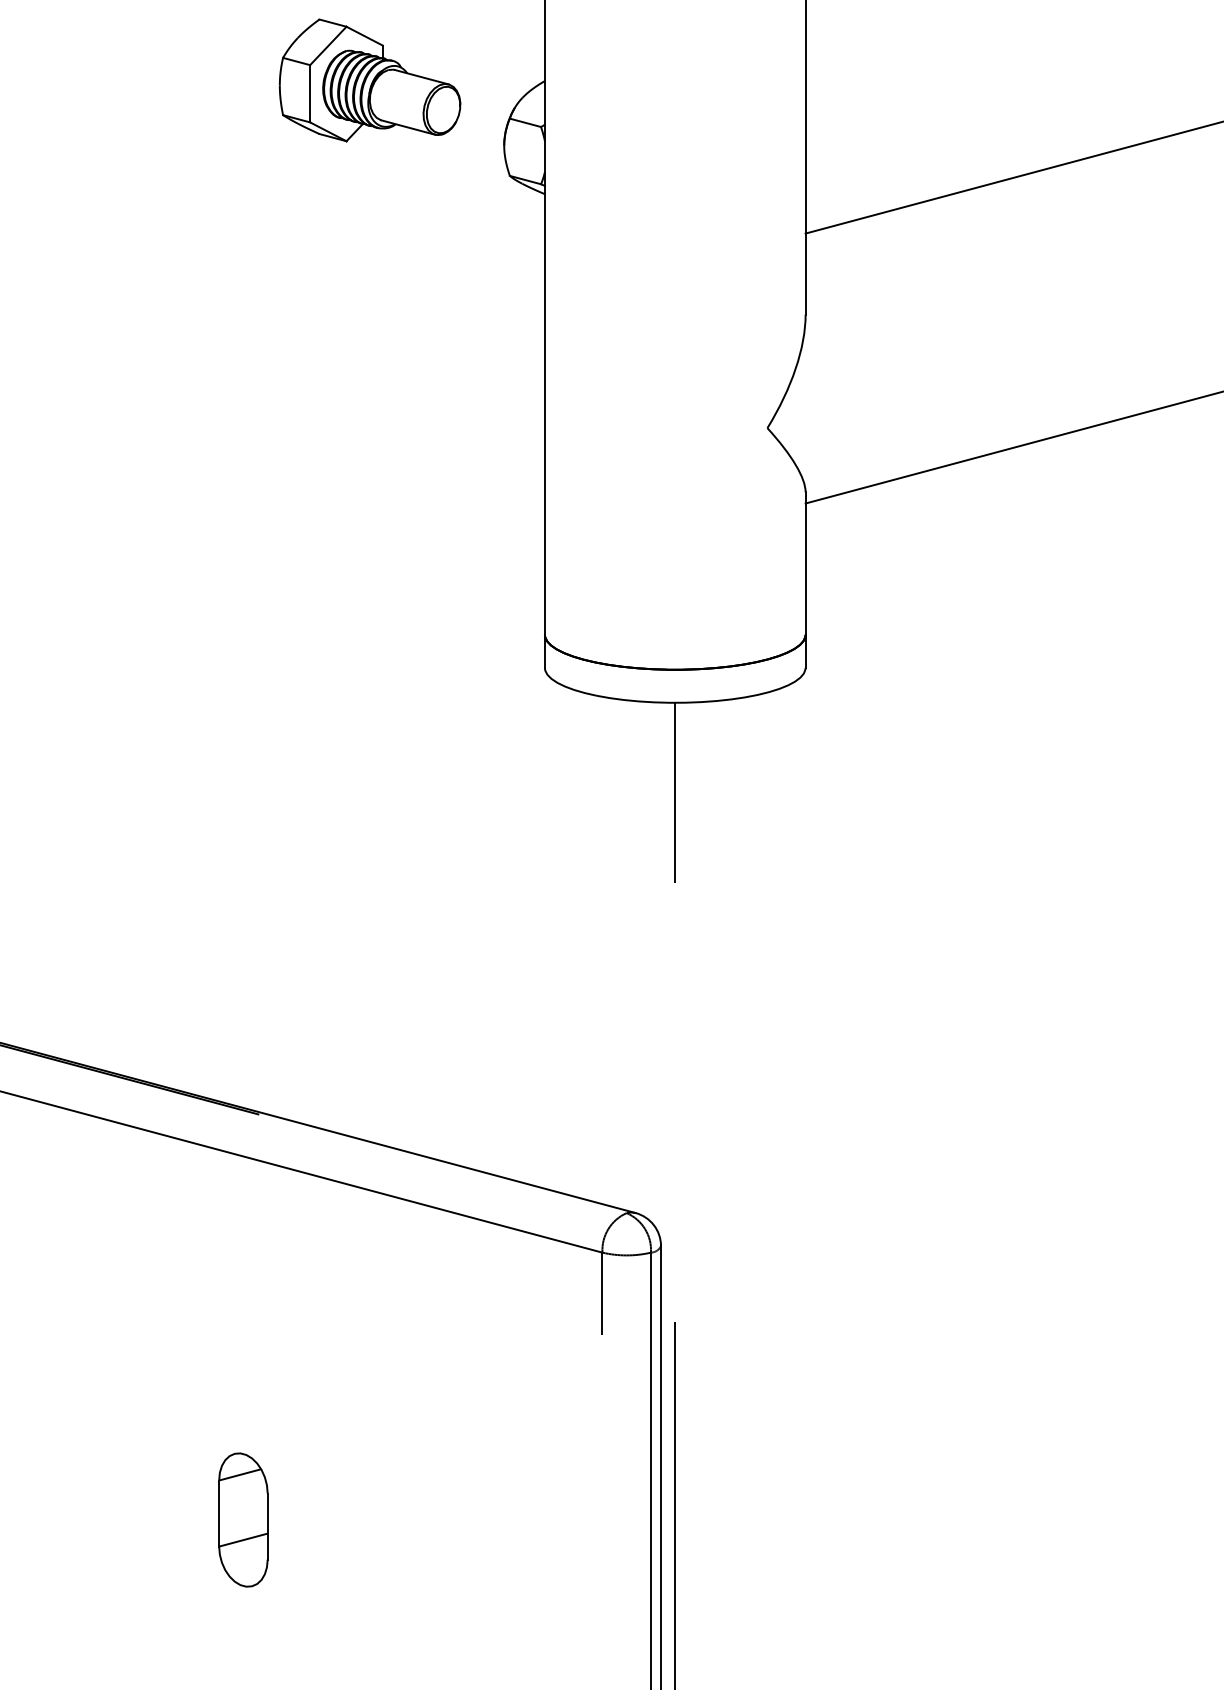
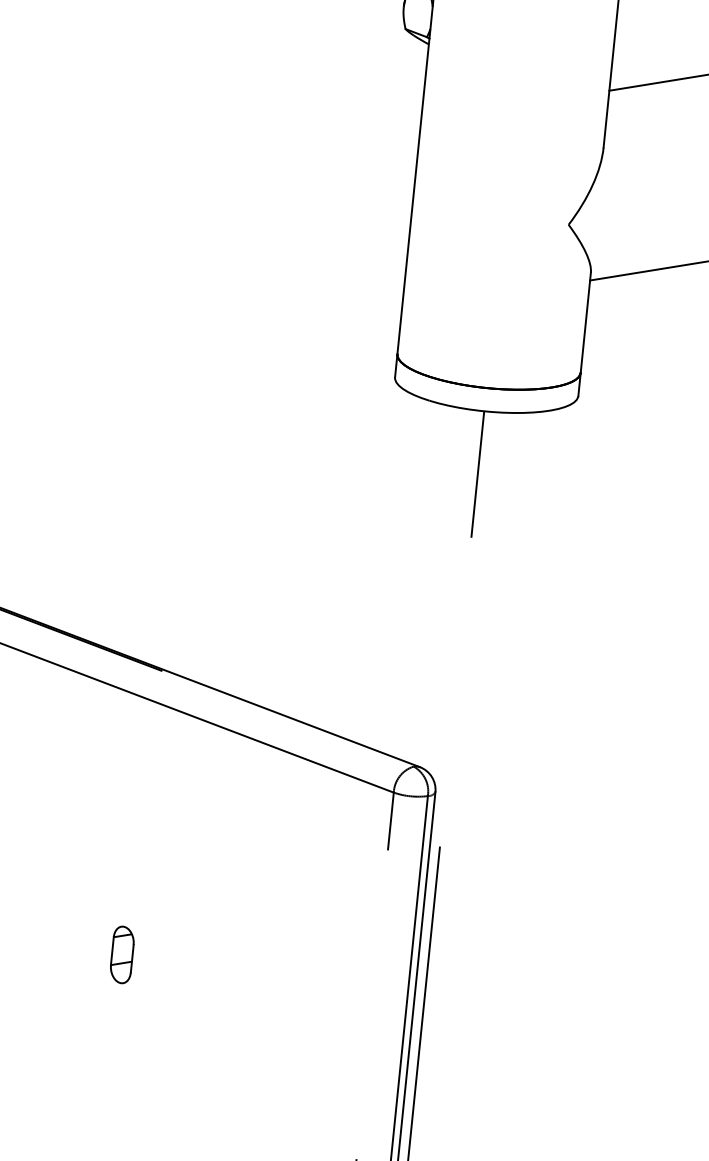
part: (243, 1519) -> (122, 954), size x0.6

